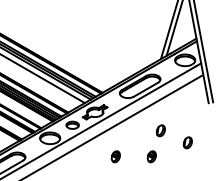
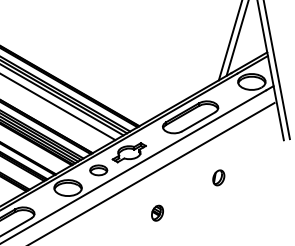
part: (187, 142) -> (255, 193), removed
part: (151, 156) -> (206, 212), removed

